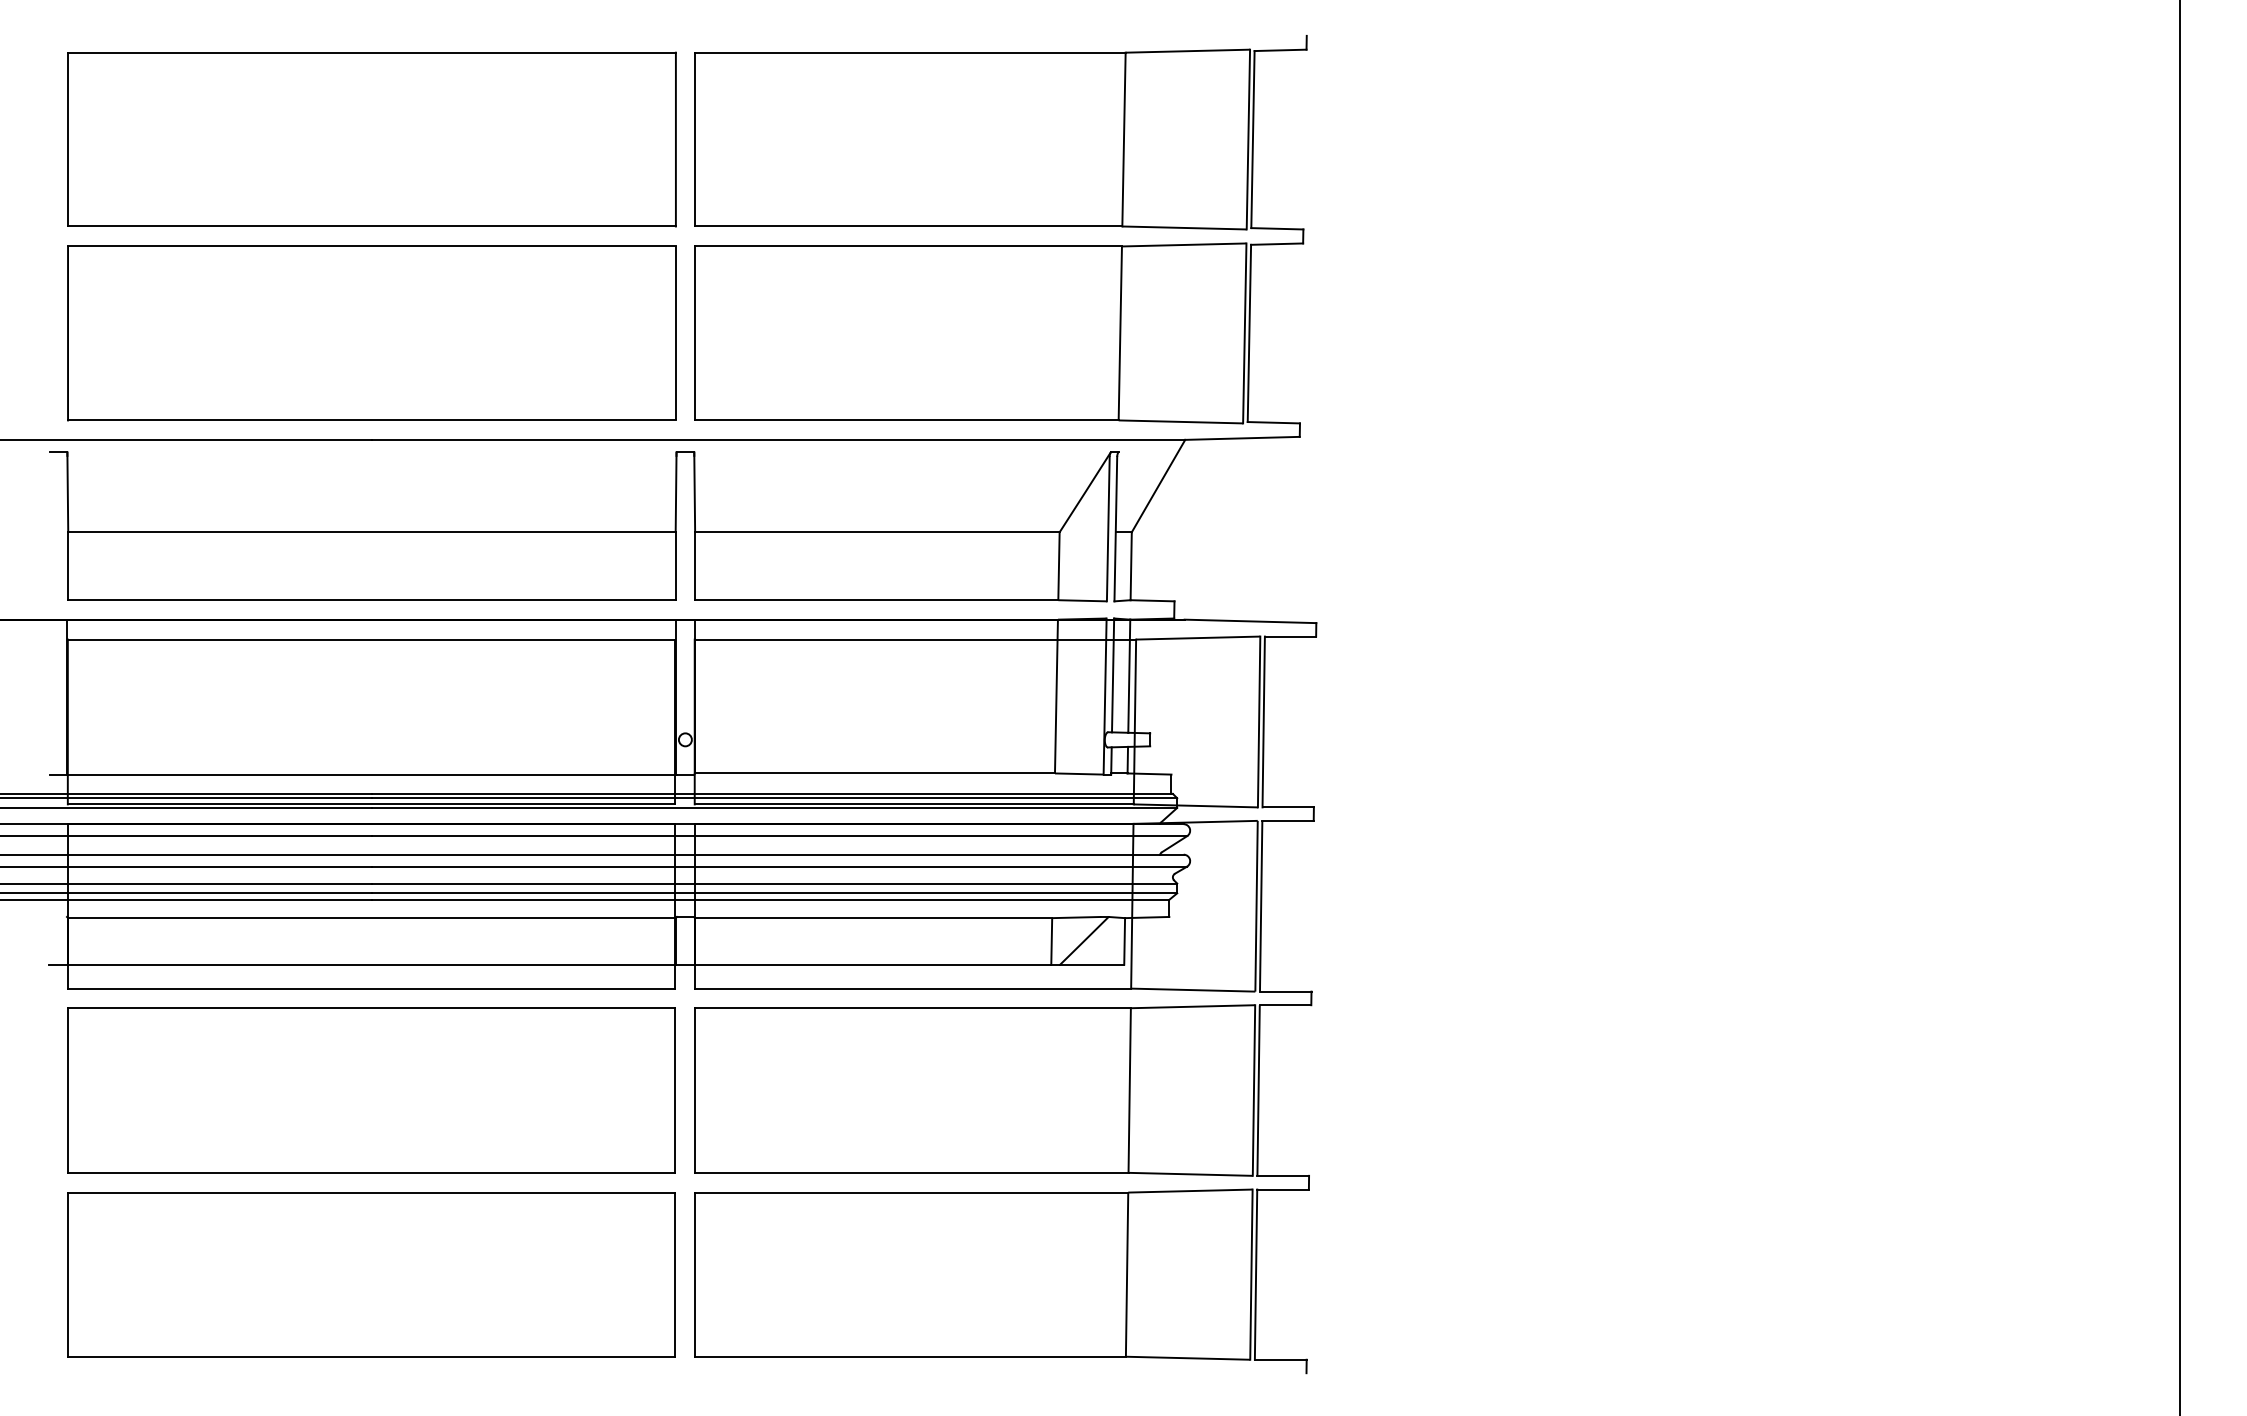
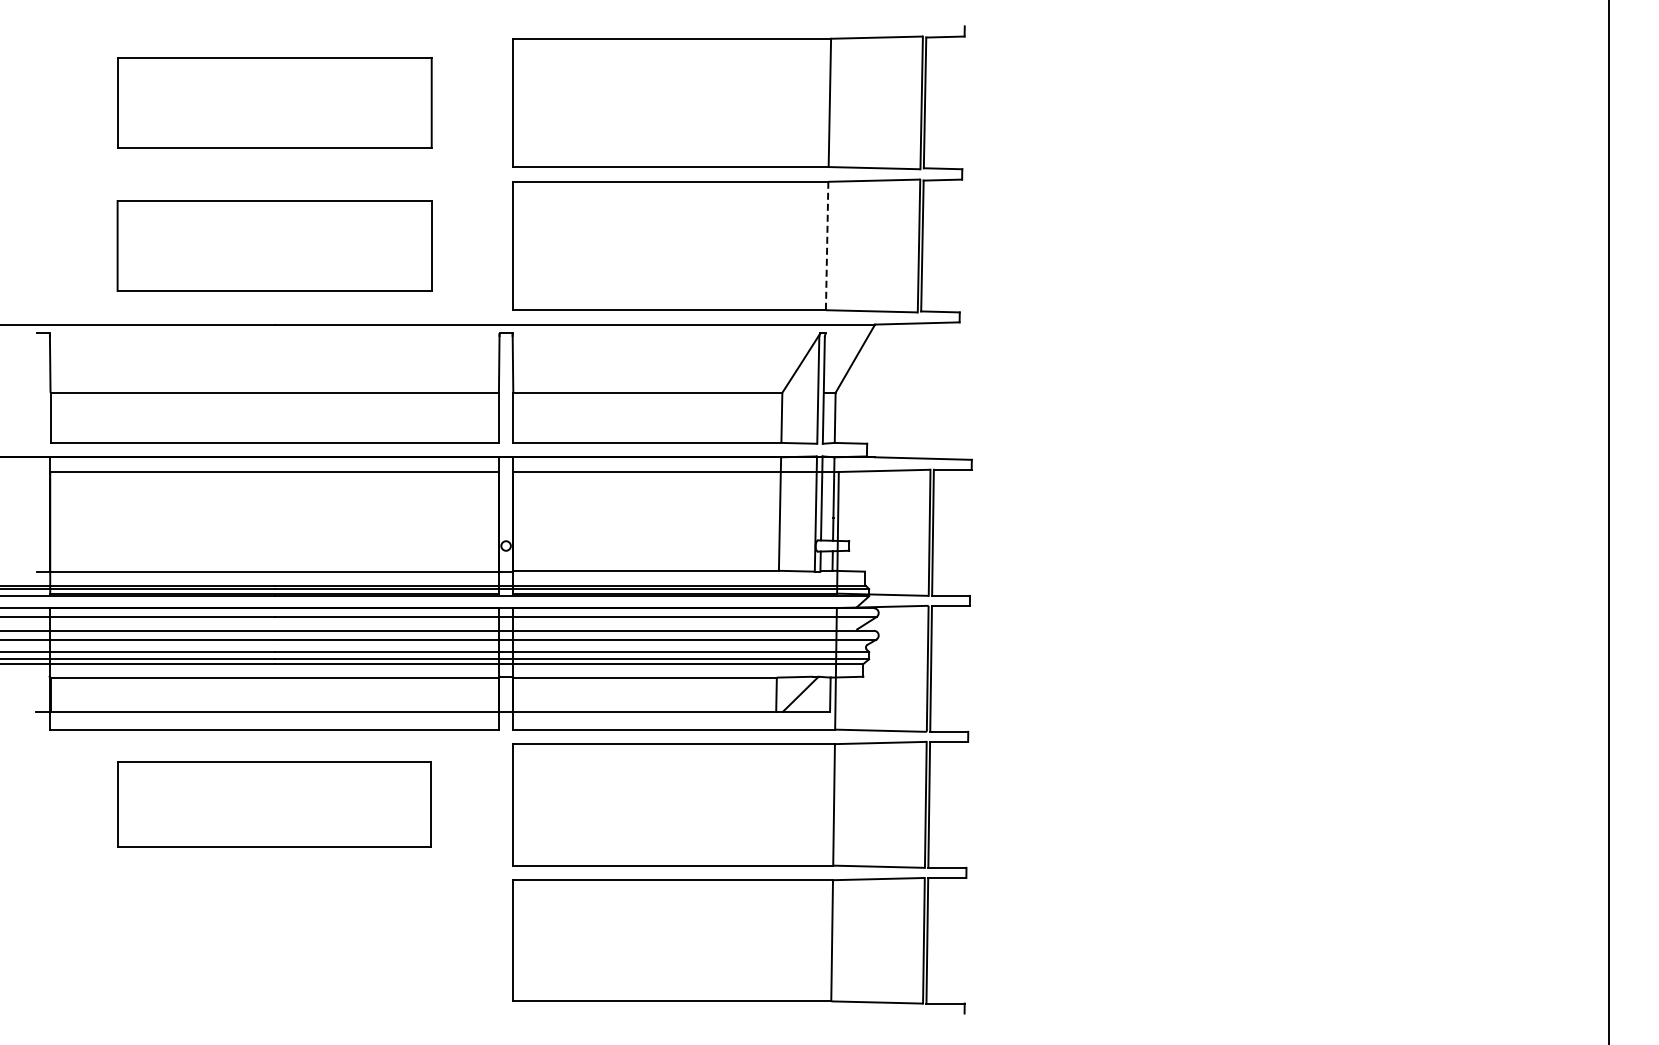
part: (371, 139) -> (274, 102), size x0.7
part: (371, 332) -> (274, 245), size x0.7
line: (1120, 335) -> (827, 247), solid -> dashed
part: (371, 1090) -> (274, 804), size x0.7
part: (371, 1274) -> (274, 940), removed

